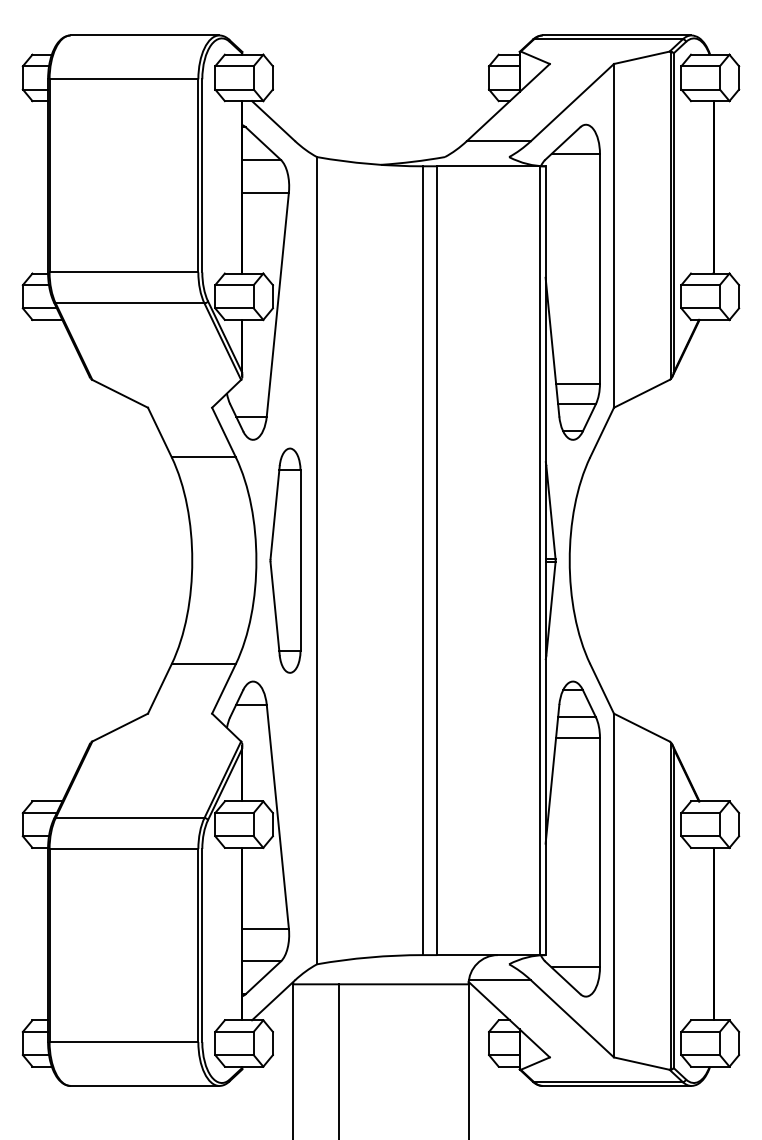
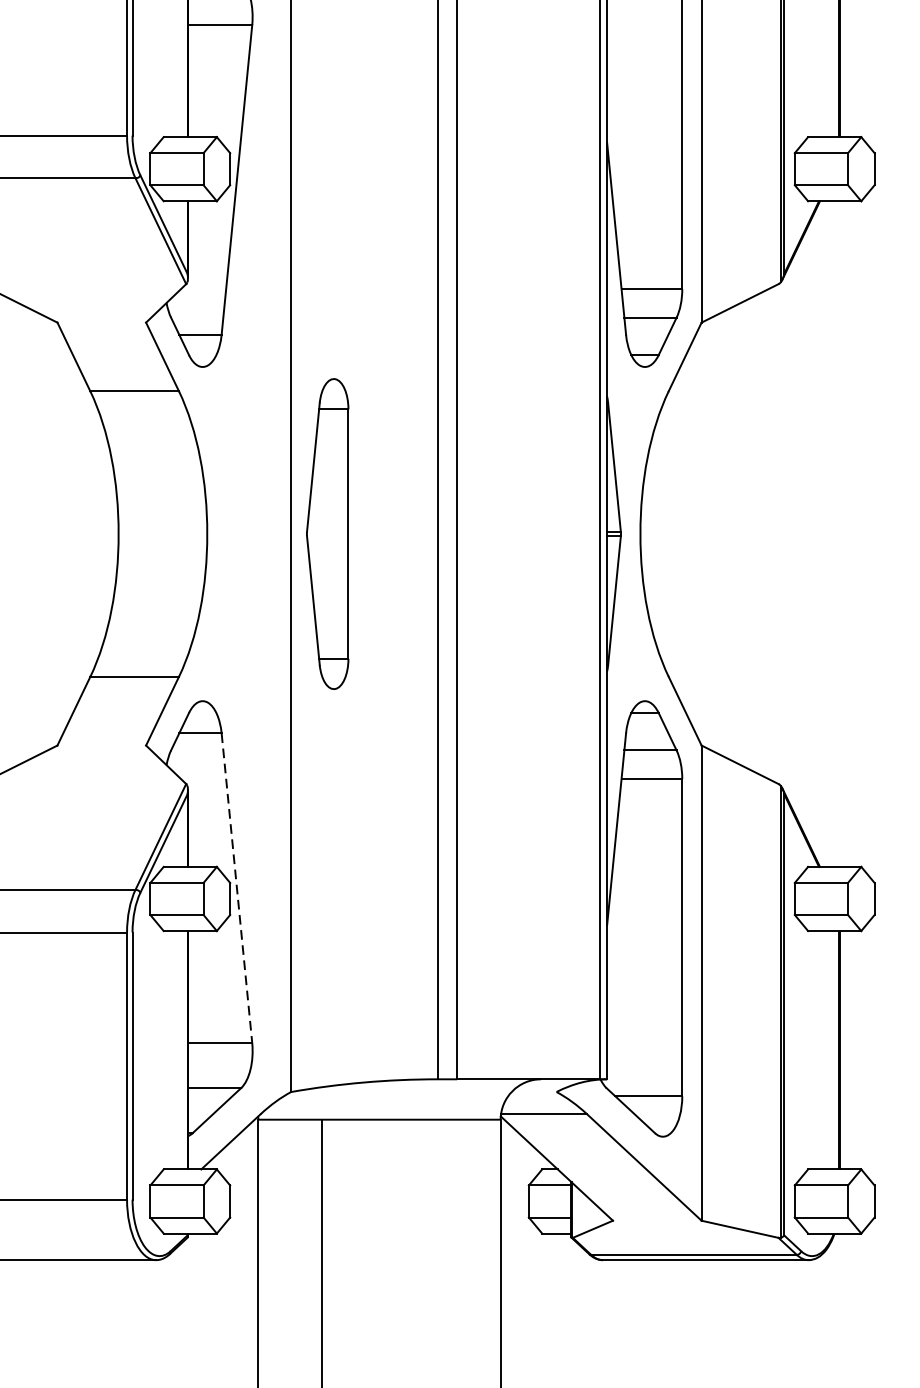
part: (285, 560) -> (327, 533), moved
line: (277, 816) -> (236, 887), solid -> dashed

